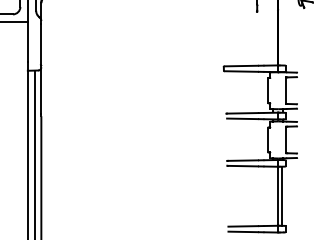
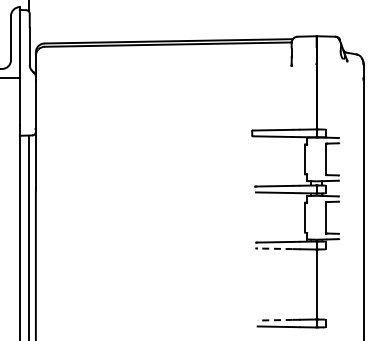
line: (242, 165) -> (274, 248), solid -> dashed
line: (282, 196) -> (321, 284), removed
line: (243, 226) -> (275, 320), solid -> dashed

